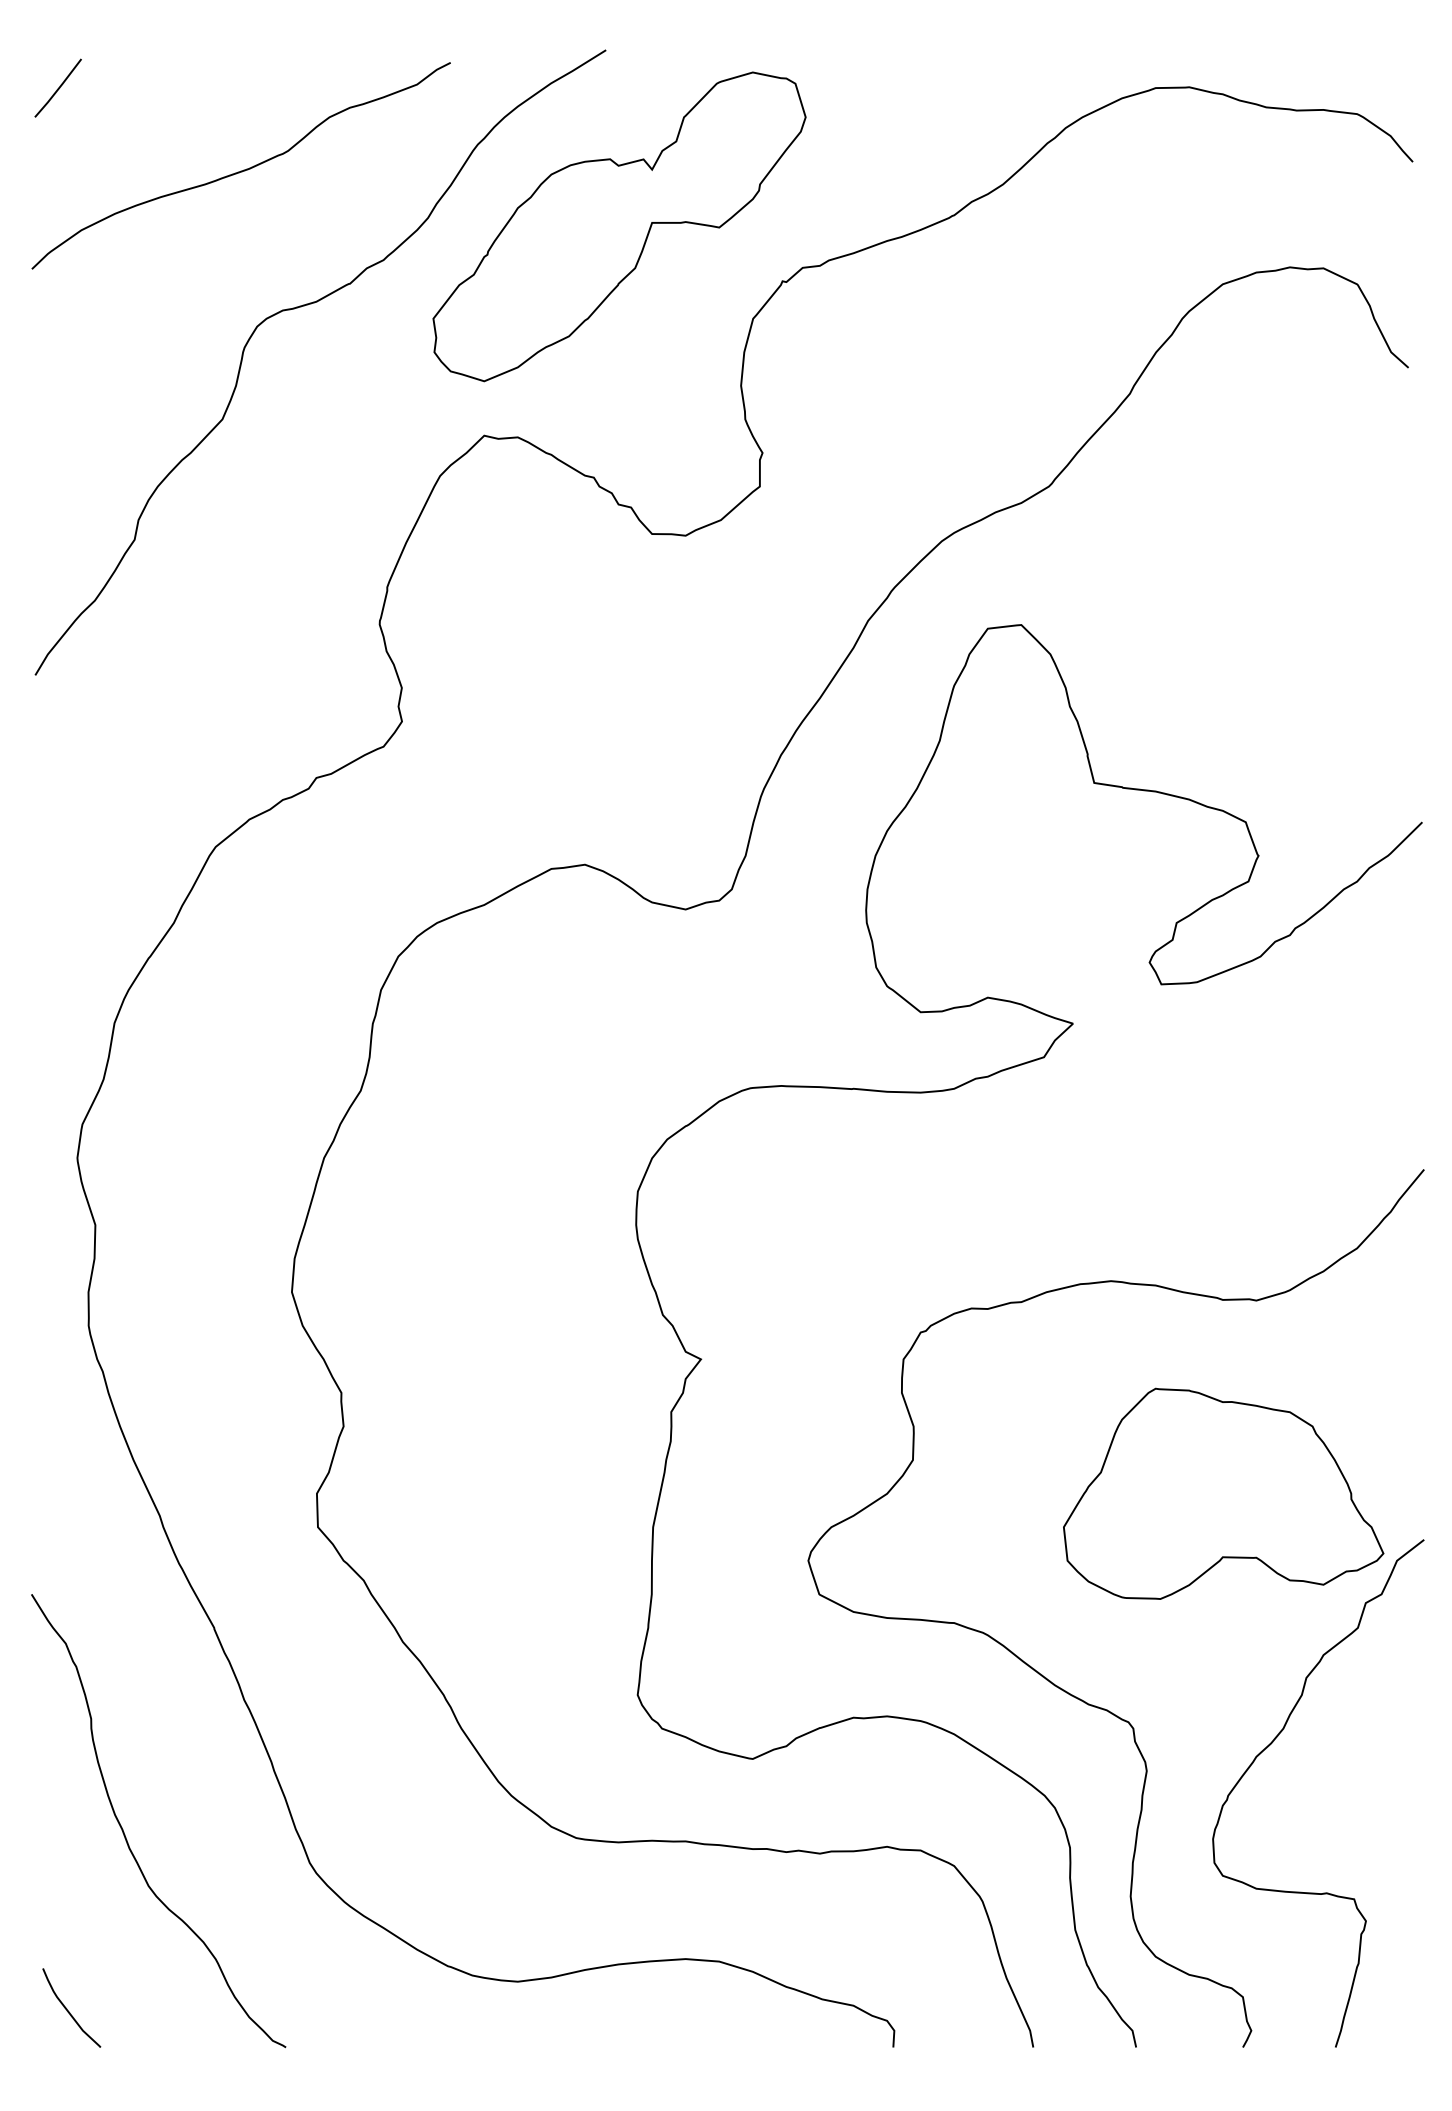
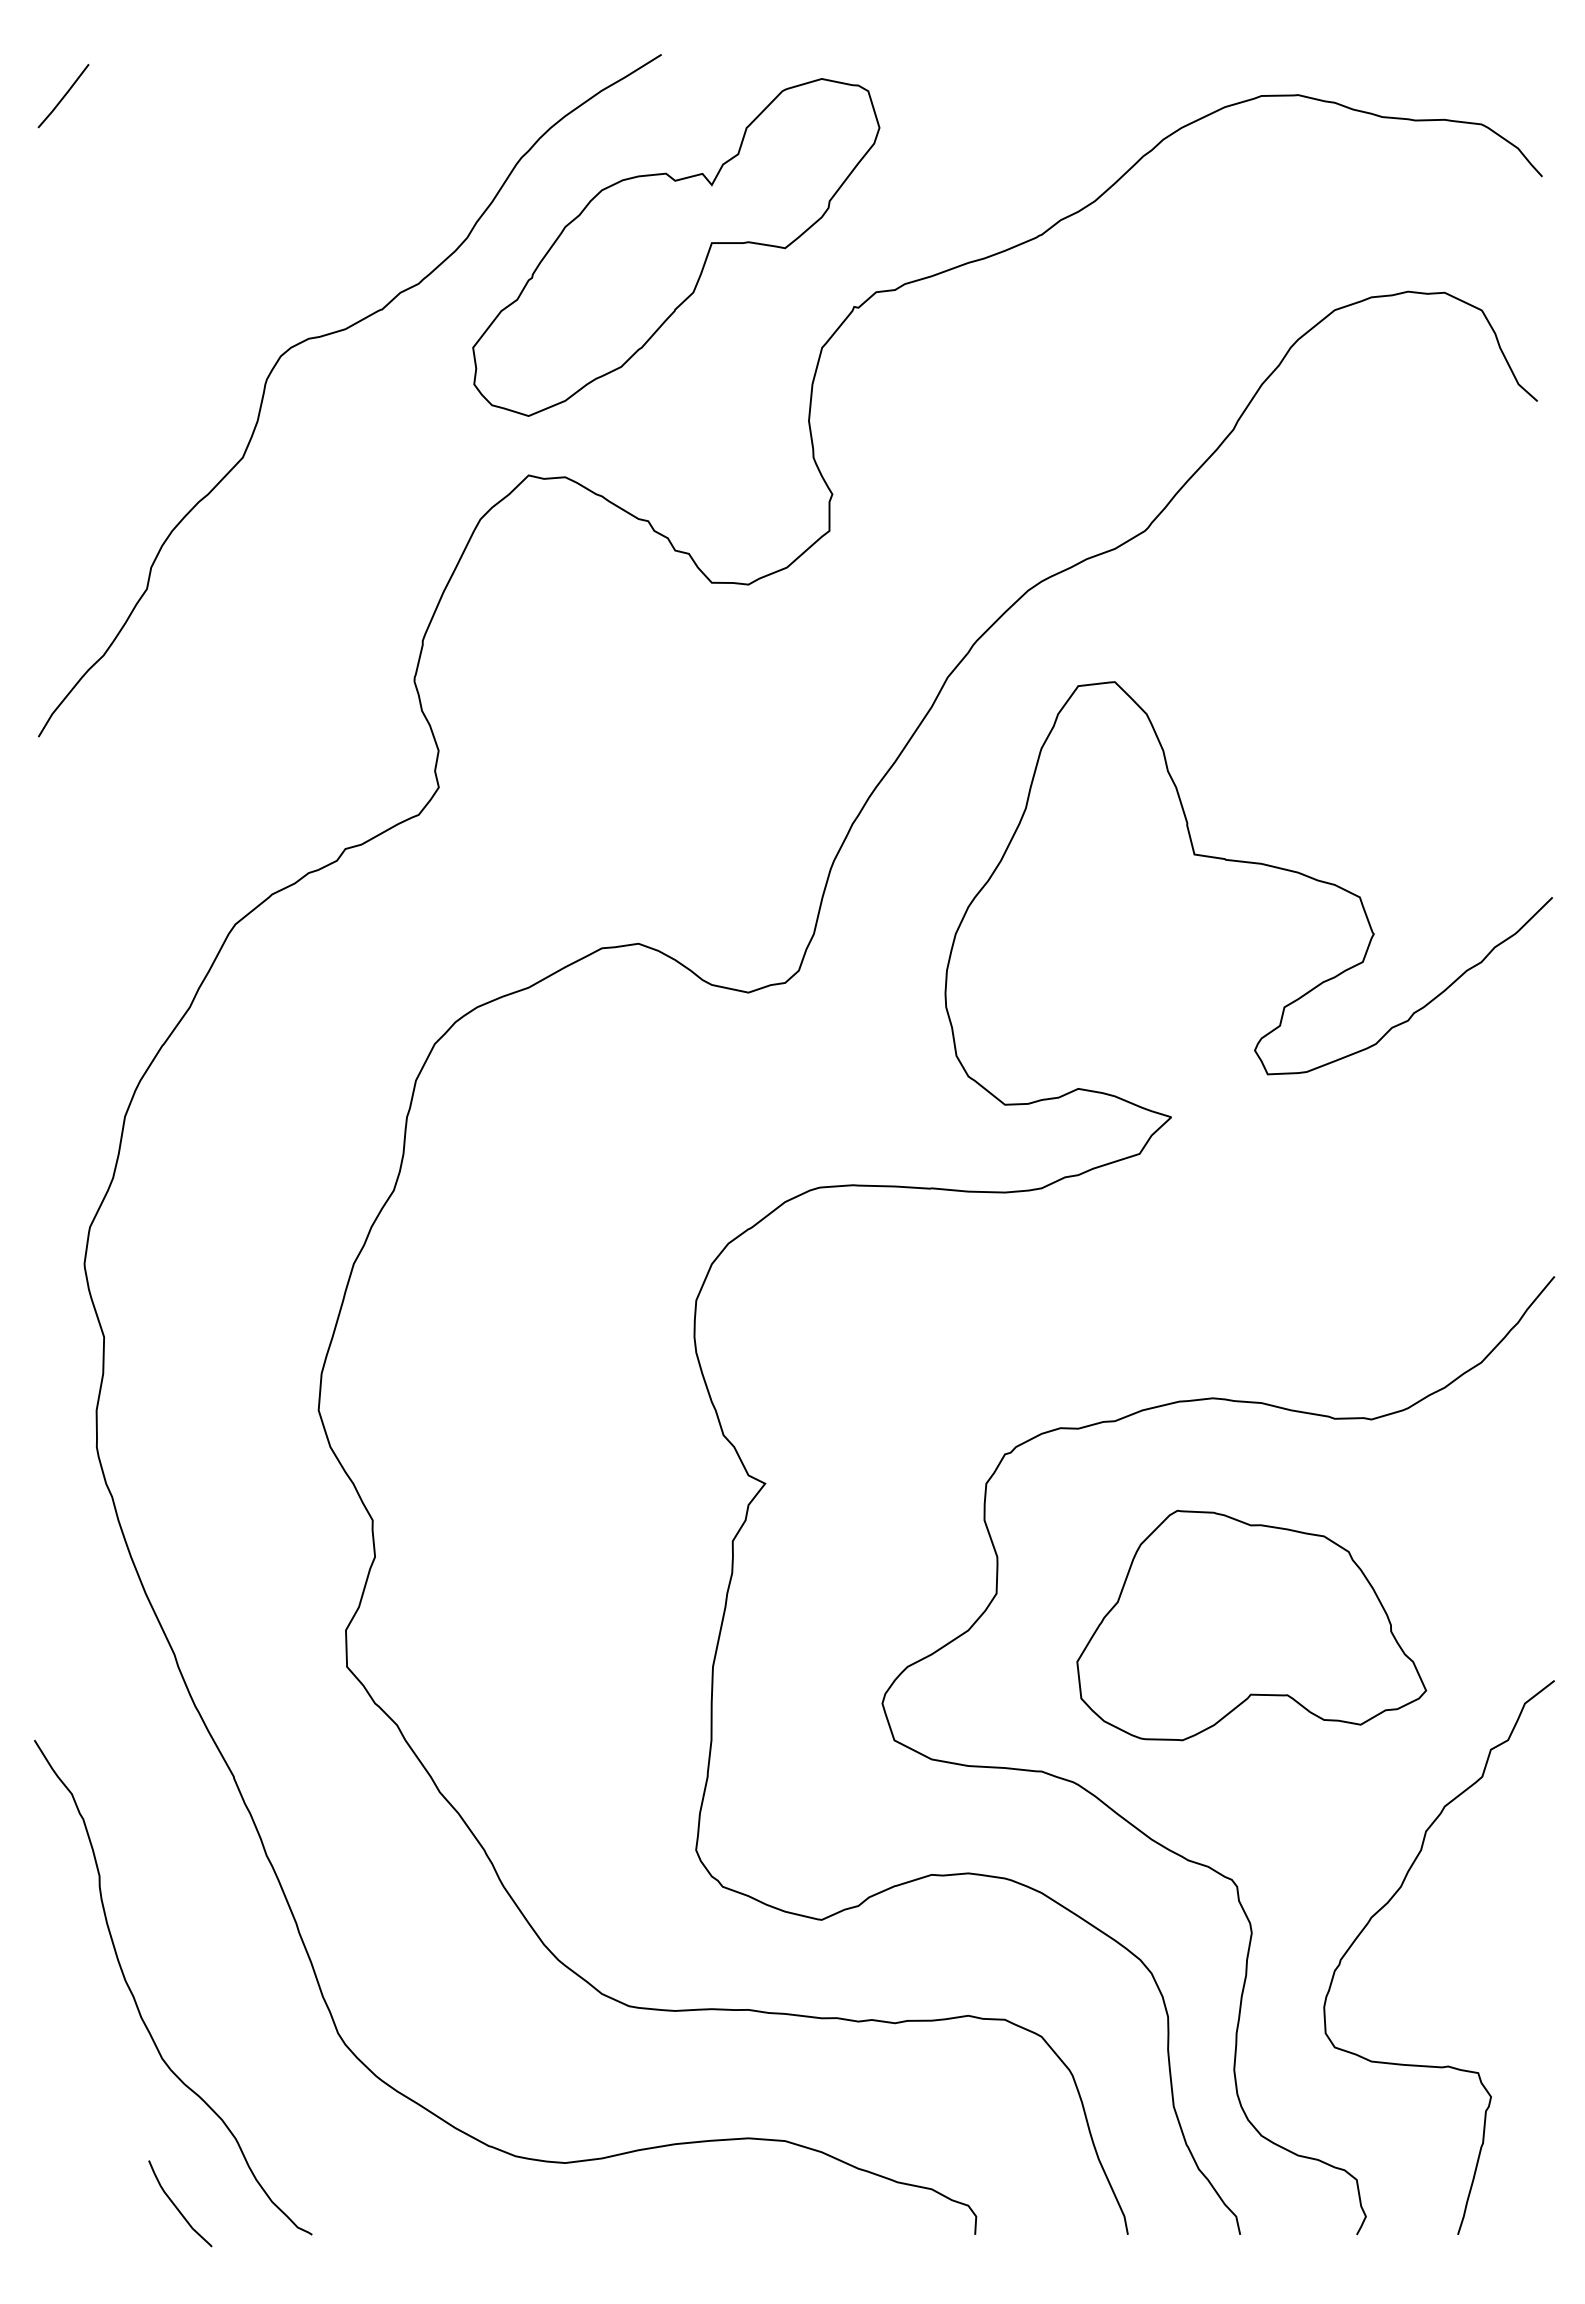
curve: (242, 170) -> (264, 185), removed
part: (1223, 1493) -> (1251, 1625), moved
curve: (68, 2009) -> (176, 2205), moved

